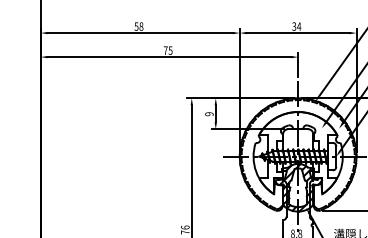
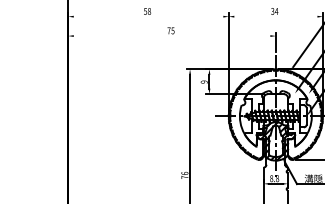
line: (140, 32) -> (148, 16), removed
line: (297, 32) -> (275, 16), removed
line: (168, 57) -> (171, 36), removed

